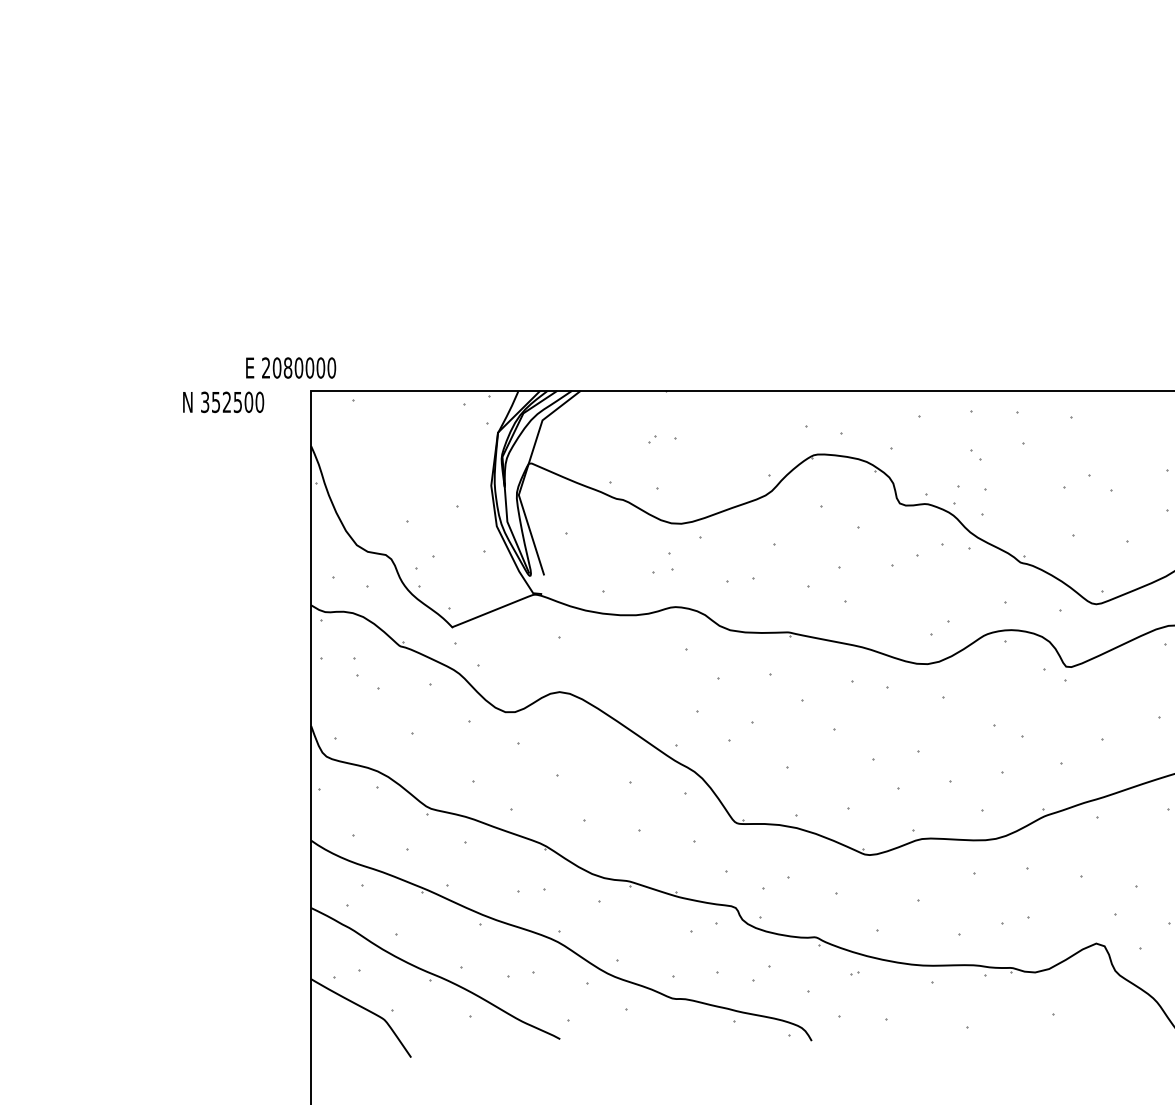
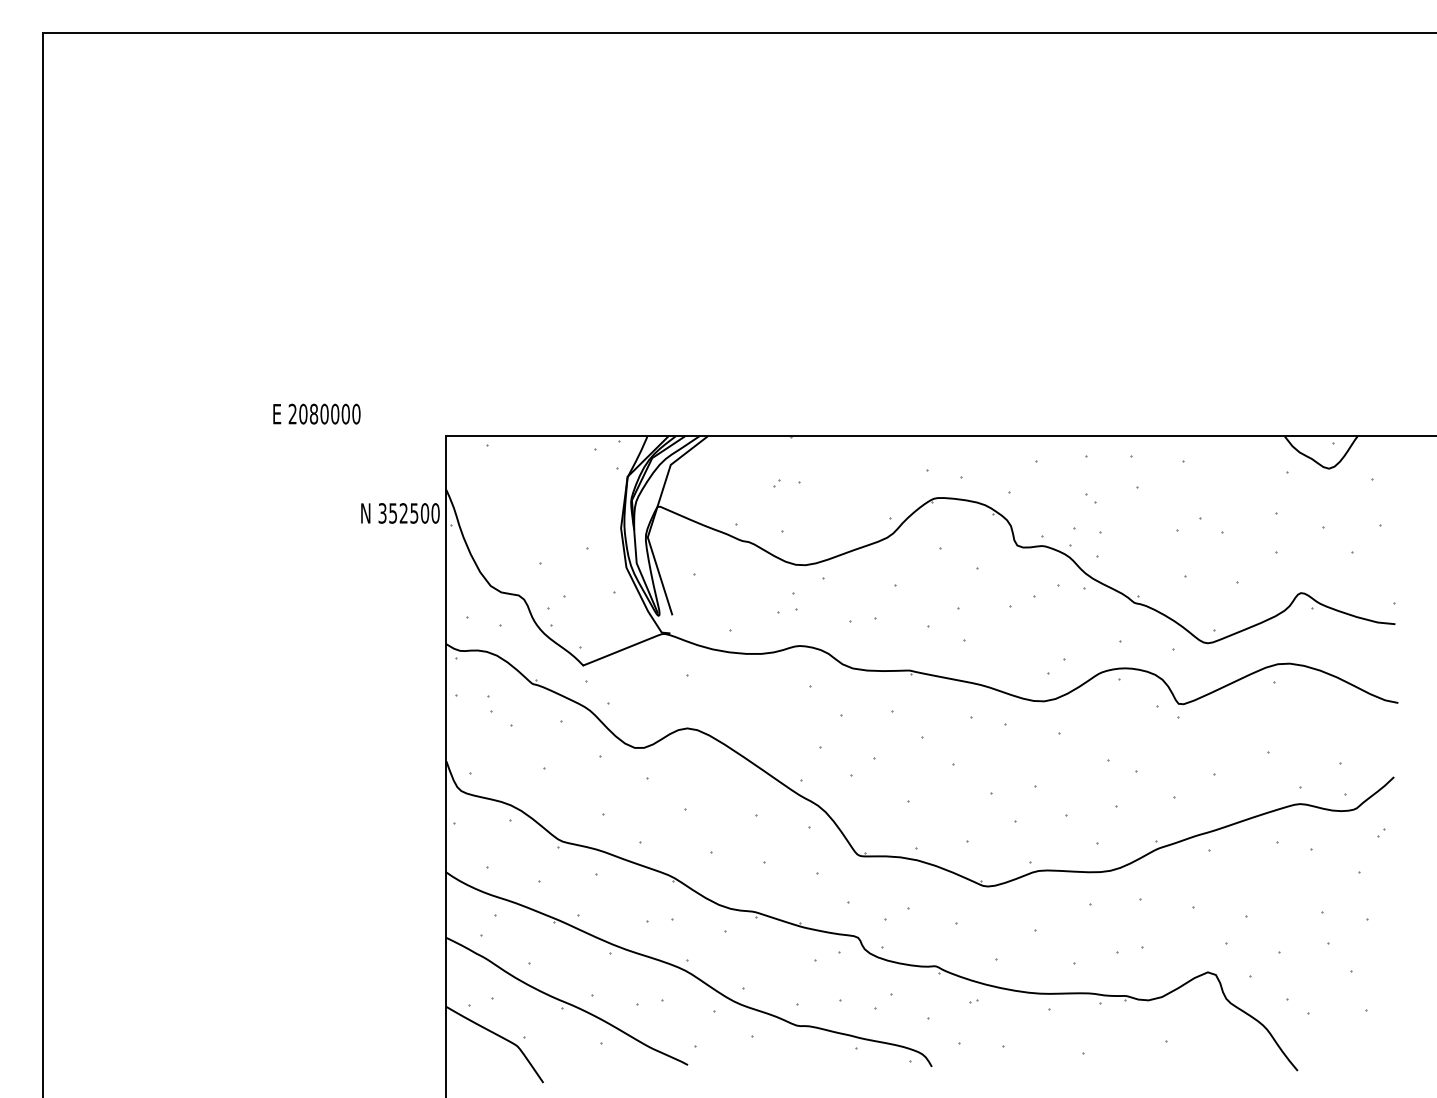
text: (290, 367) -> (316, 413), moved
text: (223, 402) -> (400, 513), moved

